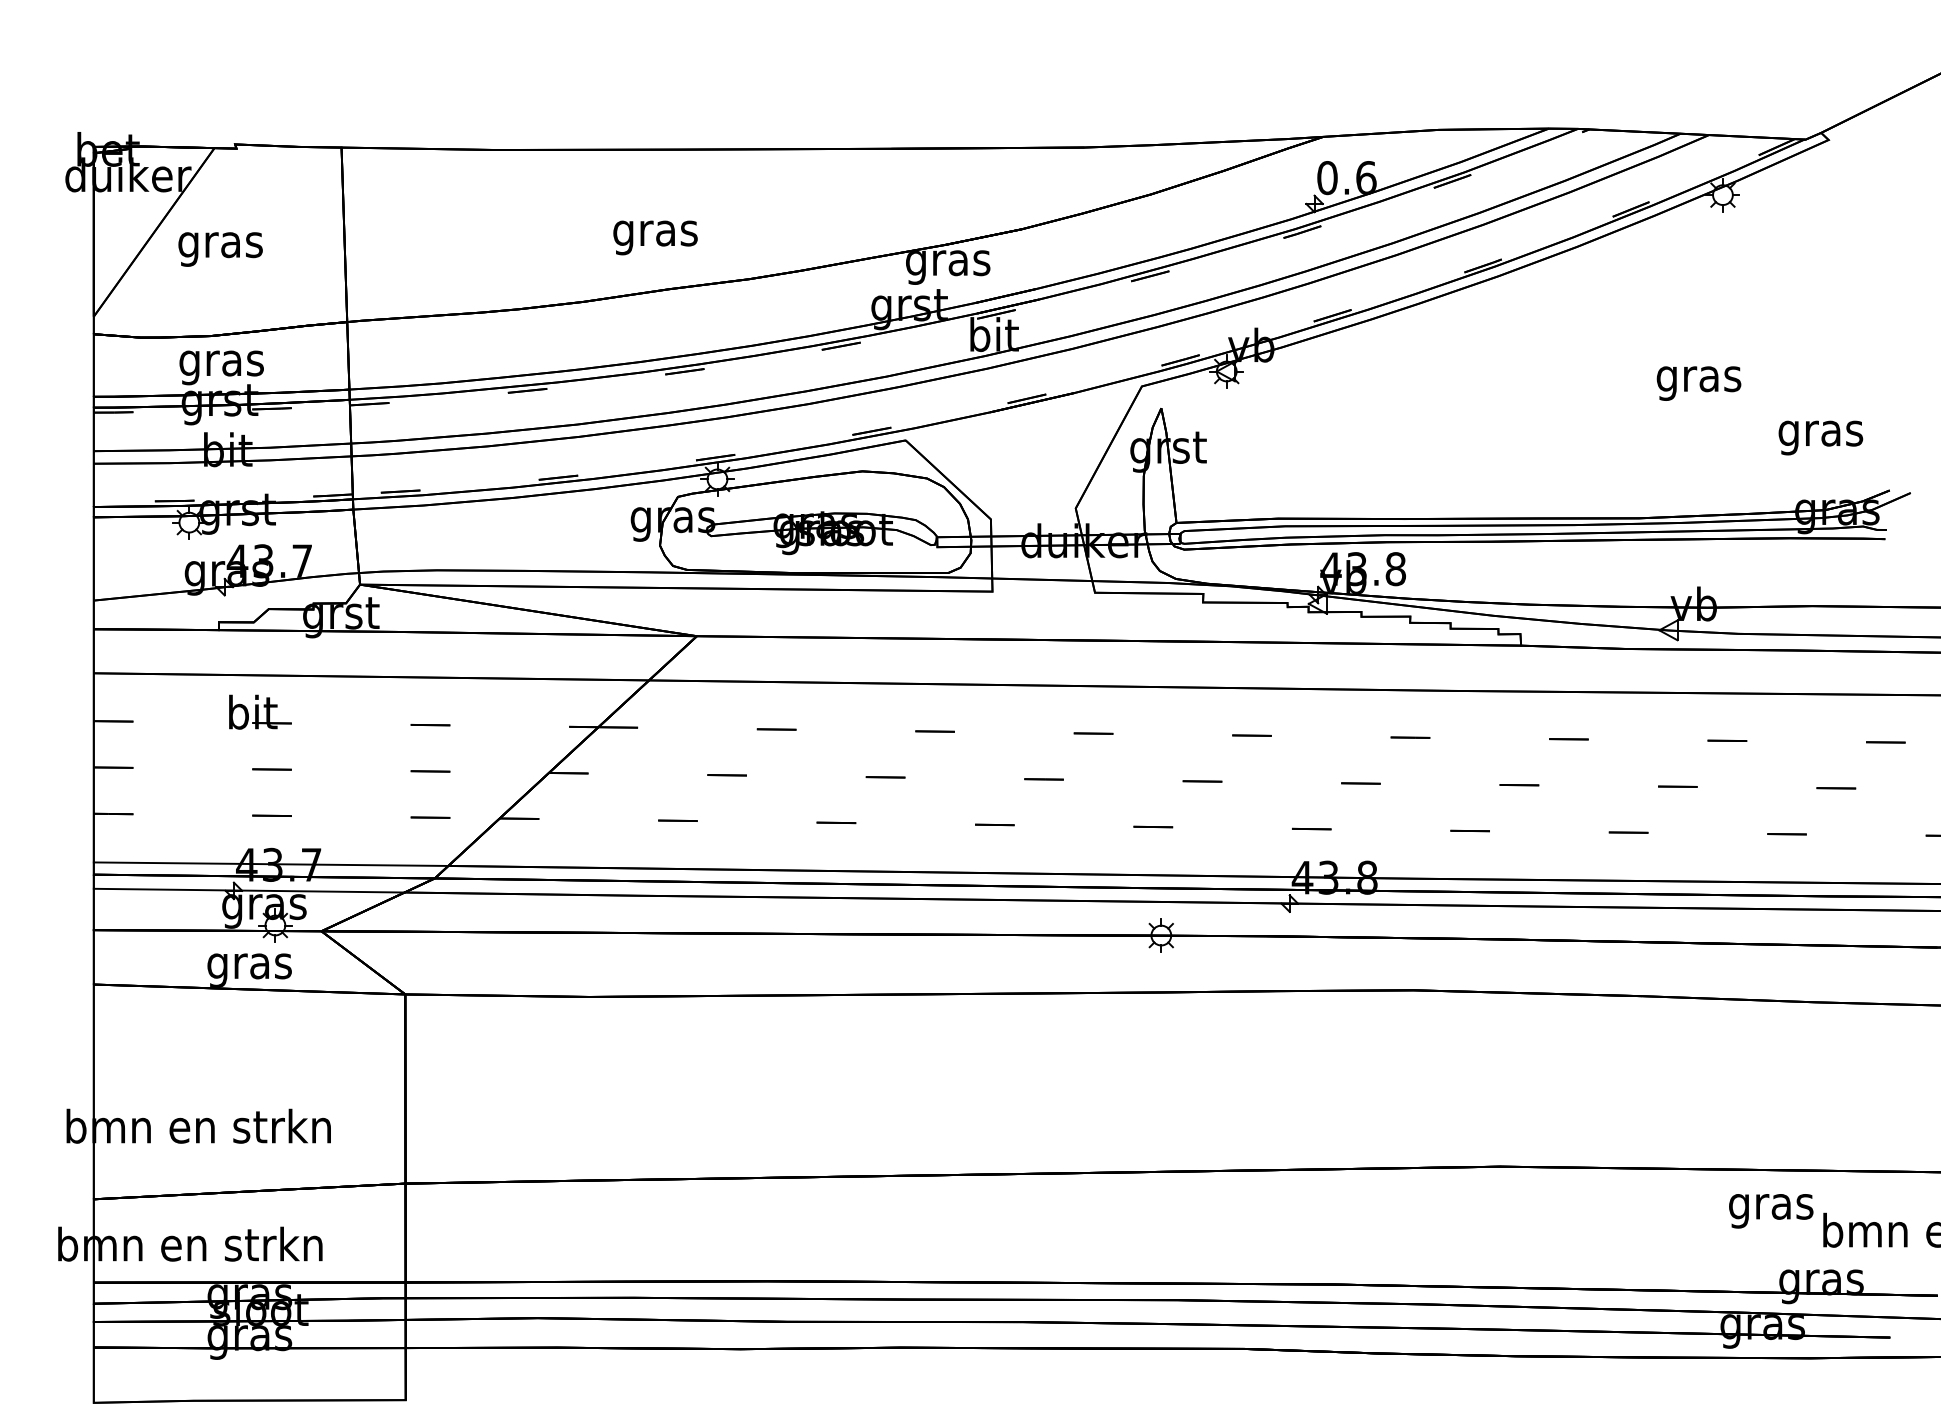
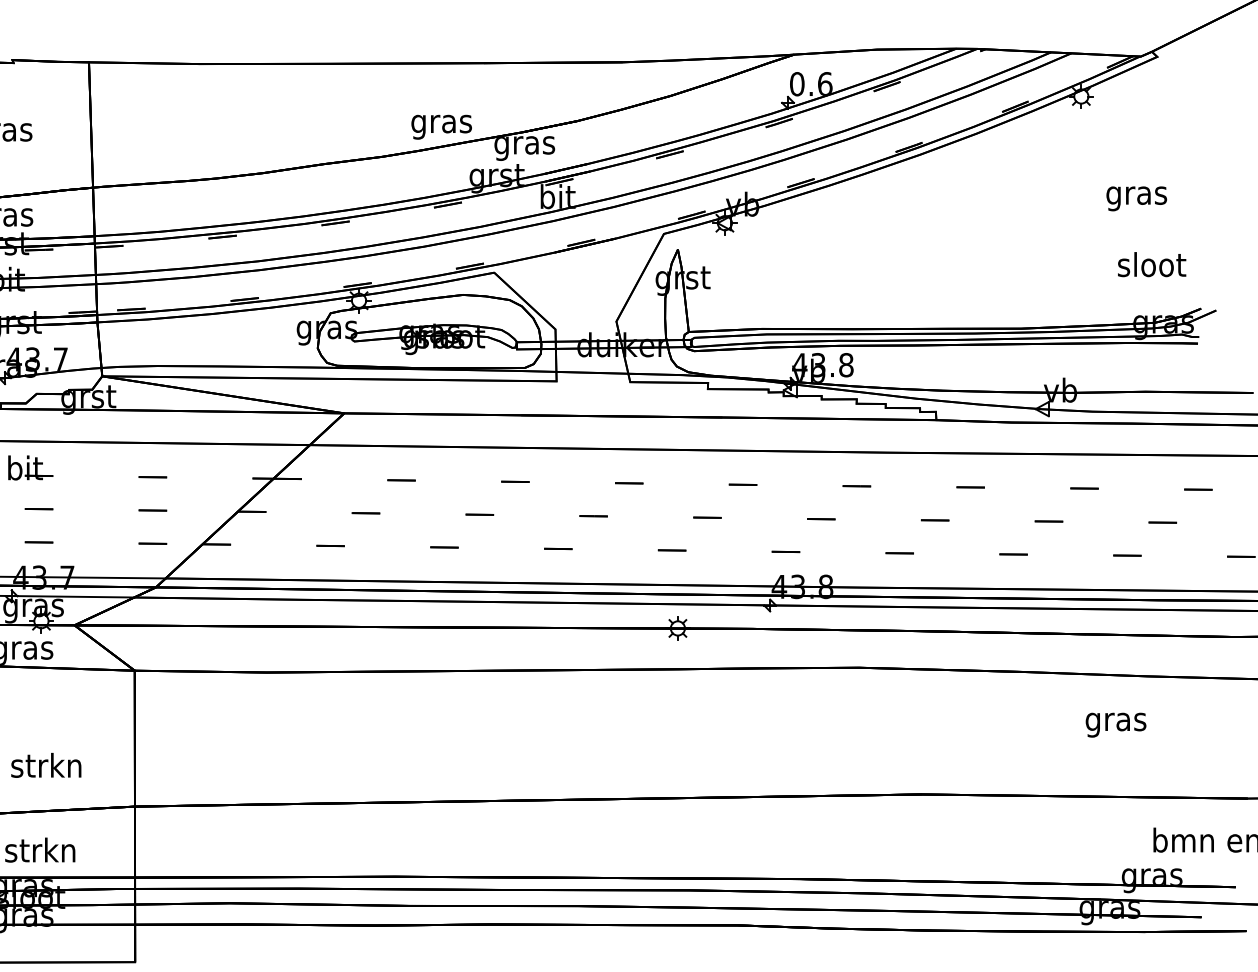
text: (655, 237) -> (441, 126), moved
text: (1698, 383) -> (1136, 198), moved
text: (1820, 433) -> (1151, 267), gras -> sloot
text: (1771, 1211) -> (1116, 725), moved

